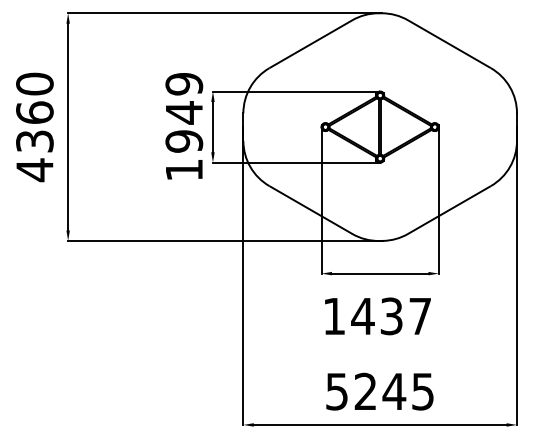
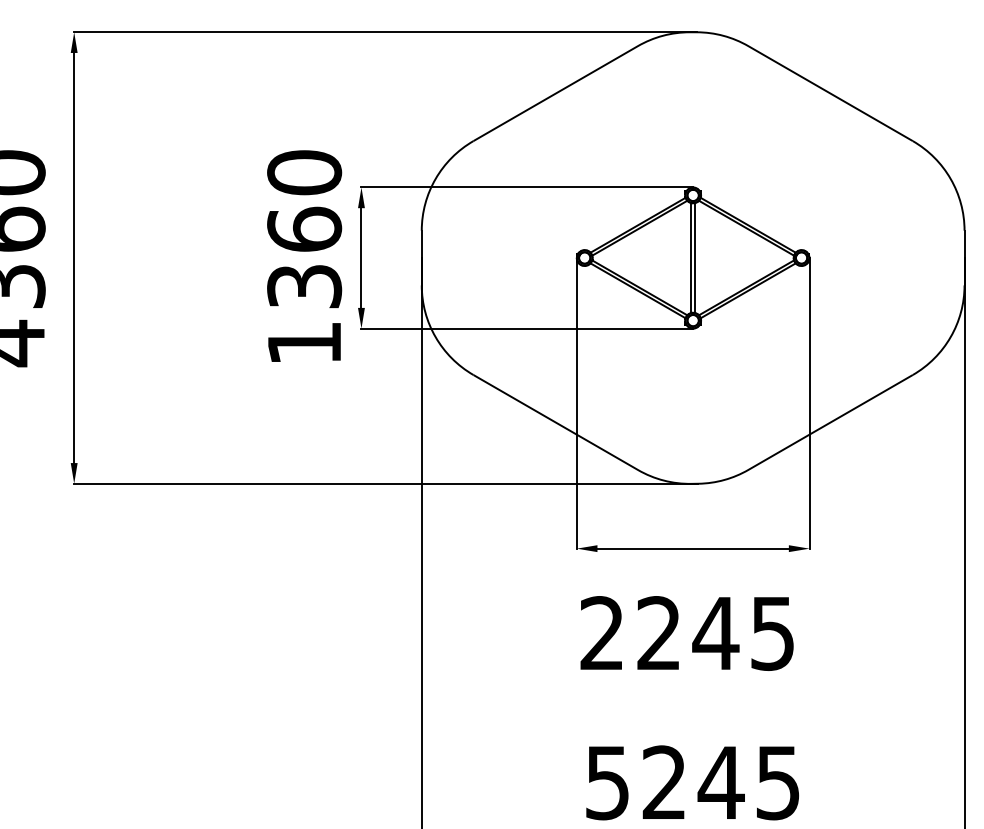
text: (184, 112) -> (304, 229), 1949 -> 1360
text: (376, 316) -> (685, 633), 1437 -> 2245

